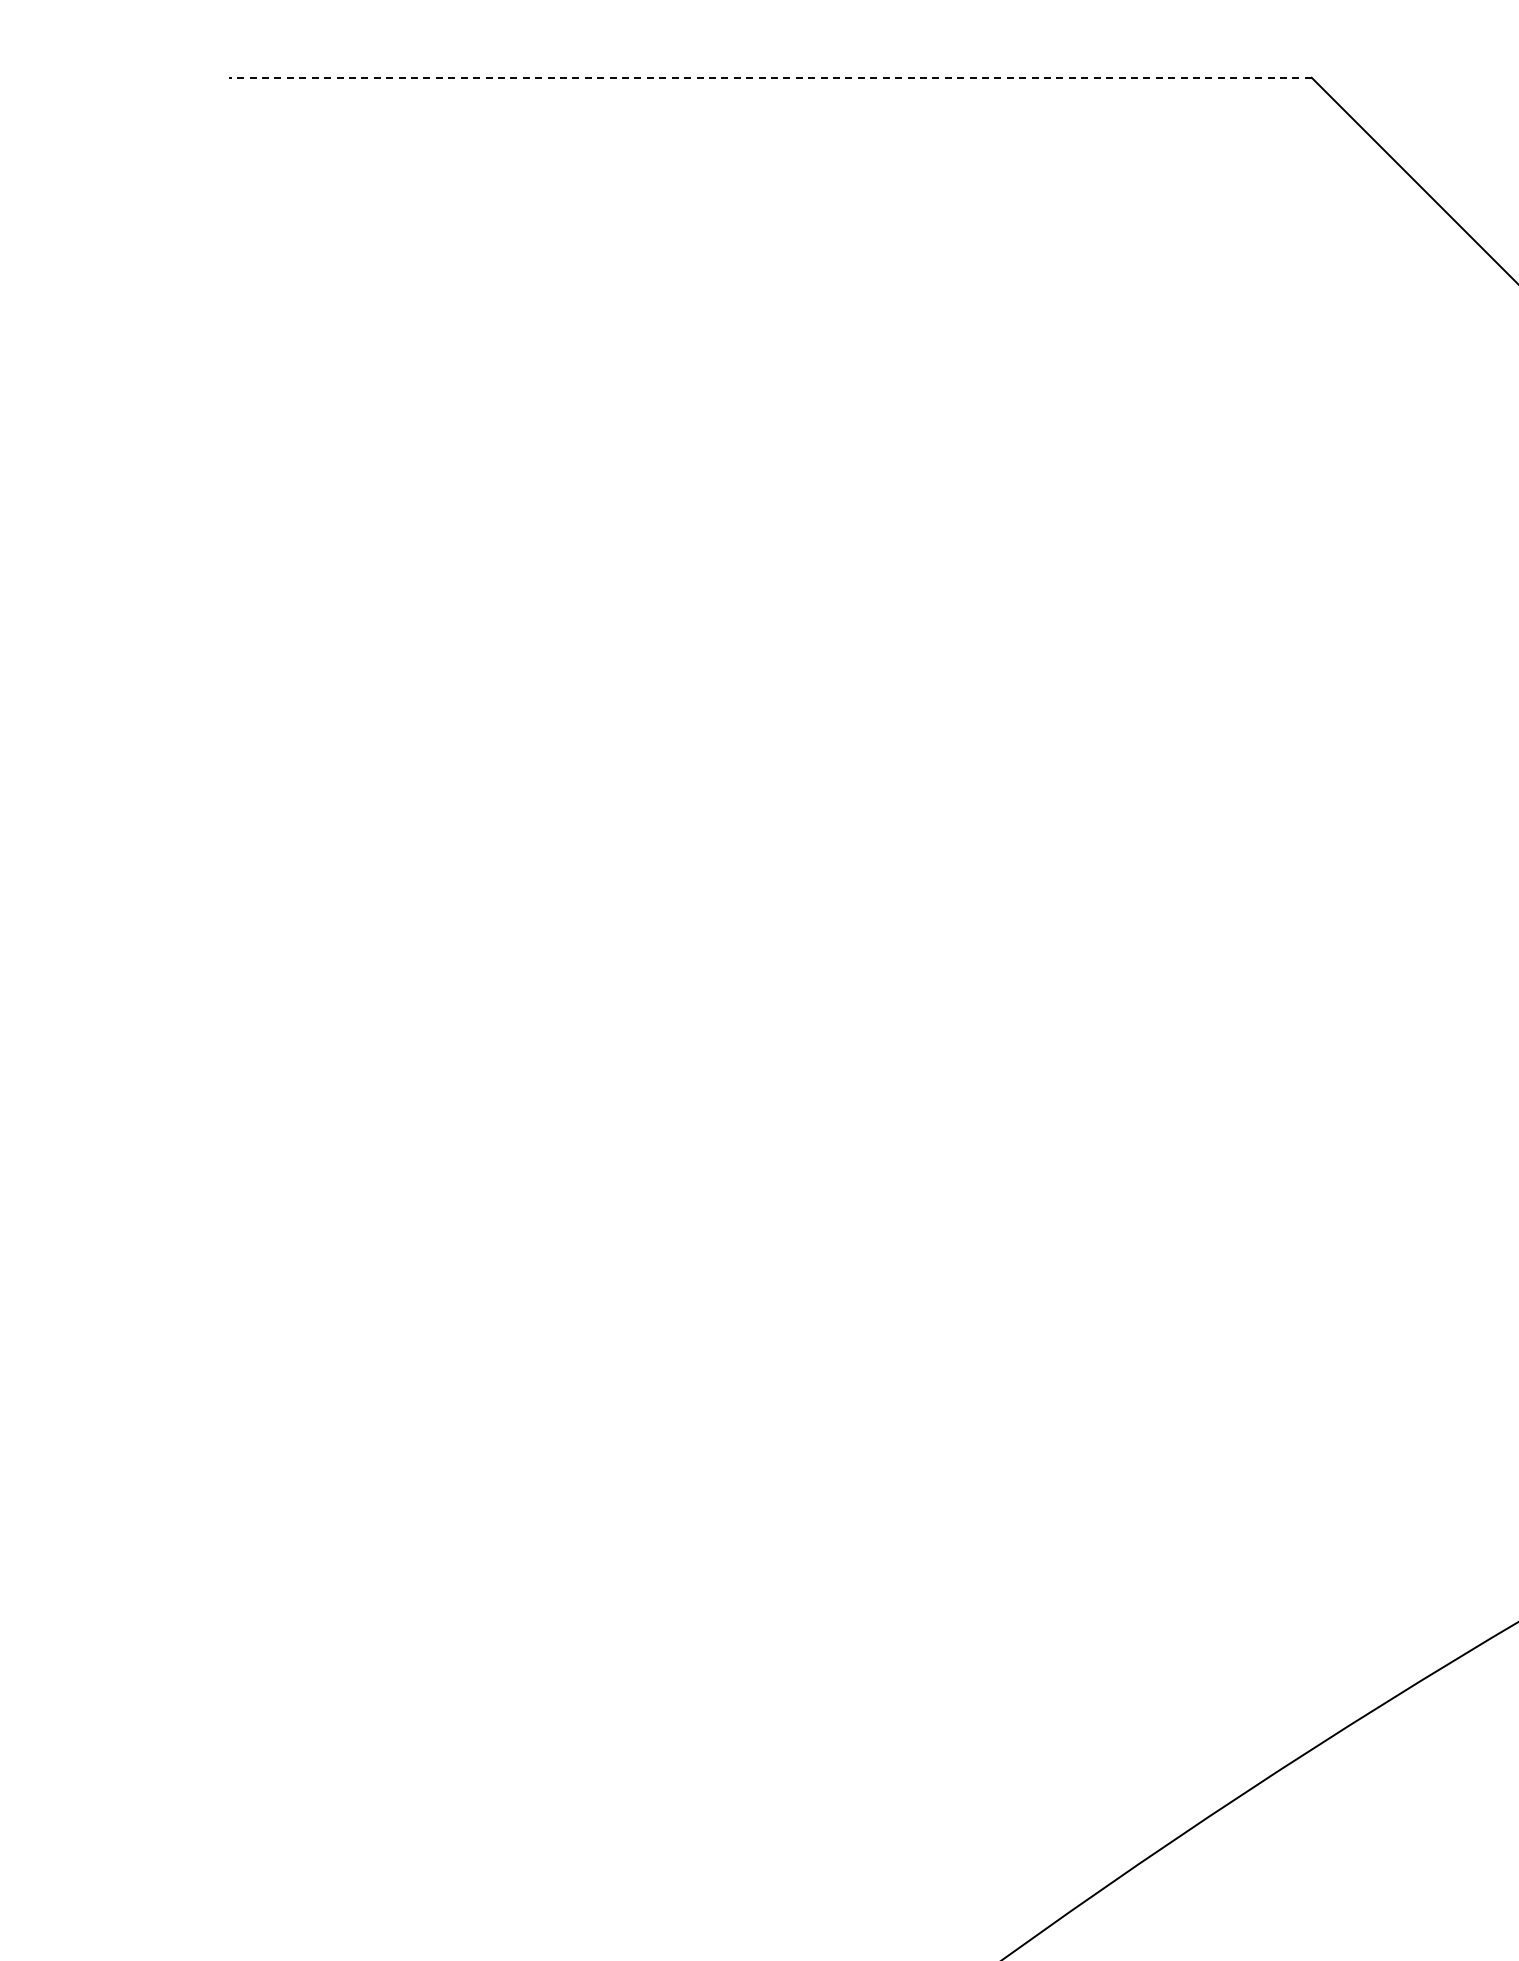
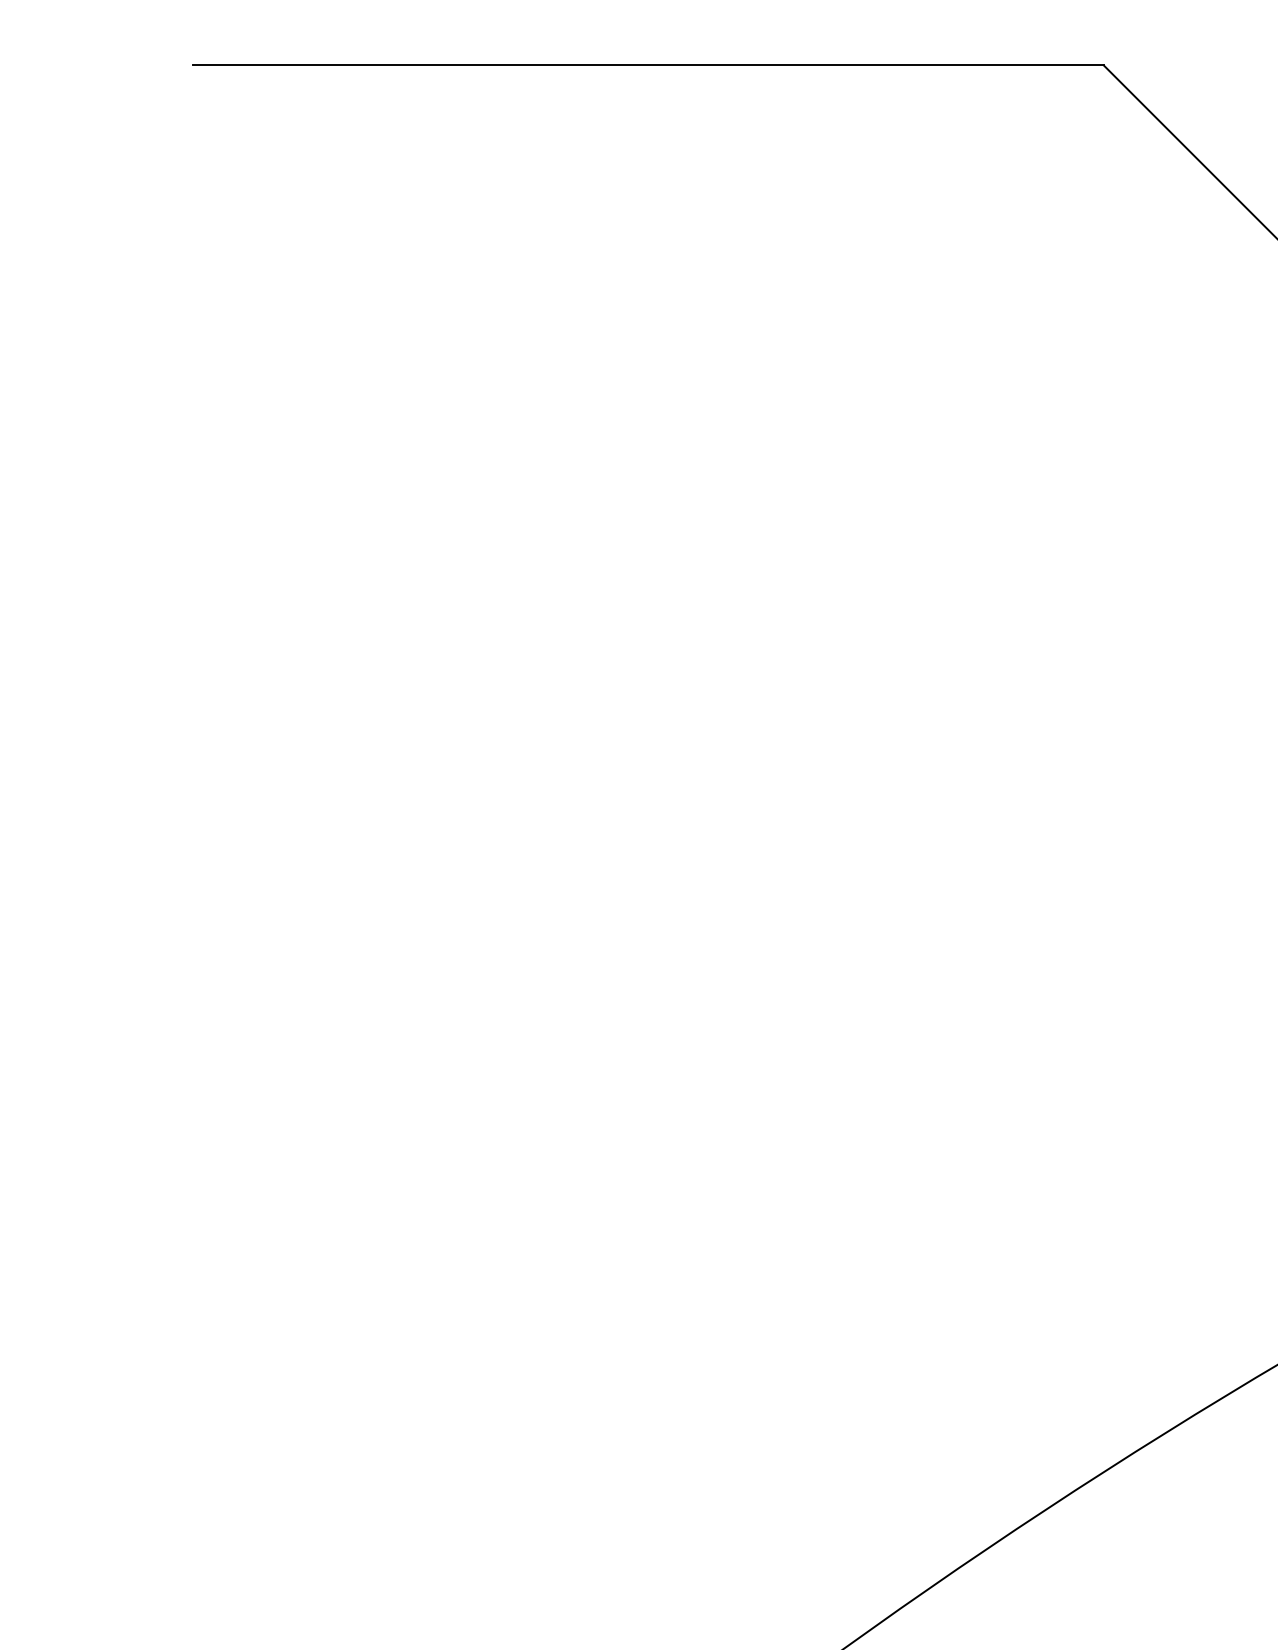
line: (769, 77) -> (647, 65), dashed -> solid

